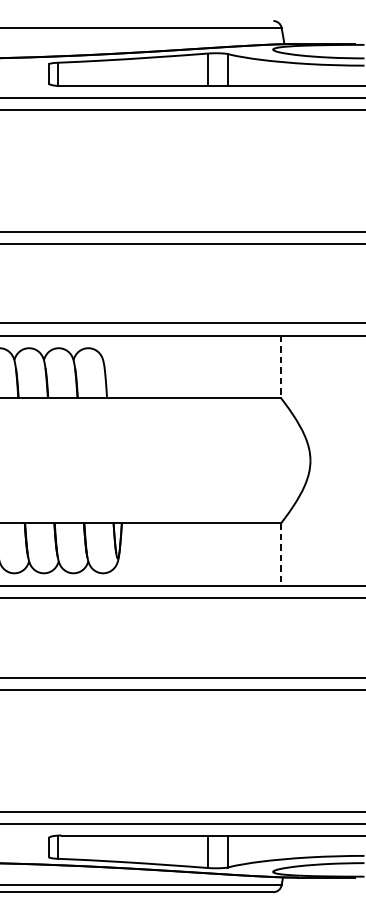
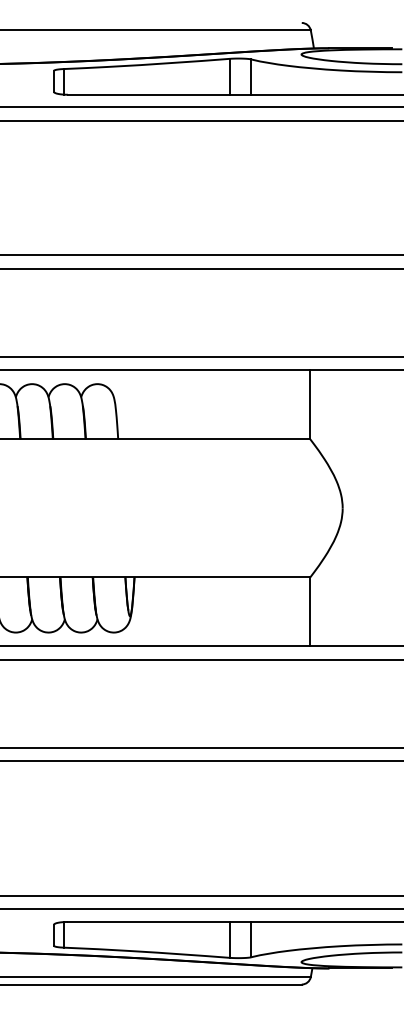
line: (281, 366) -> (310, 404), dashed -> solid
line: (281, 554) -> (310, 611), dashed -> solid

